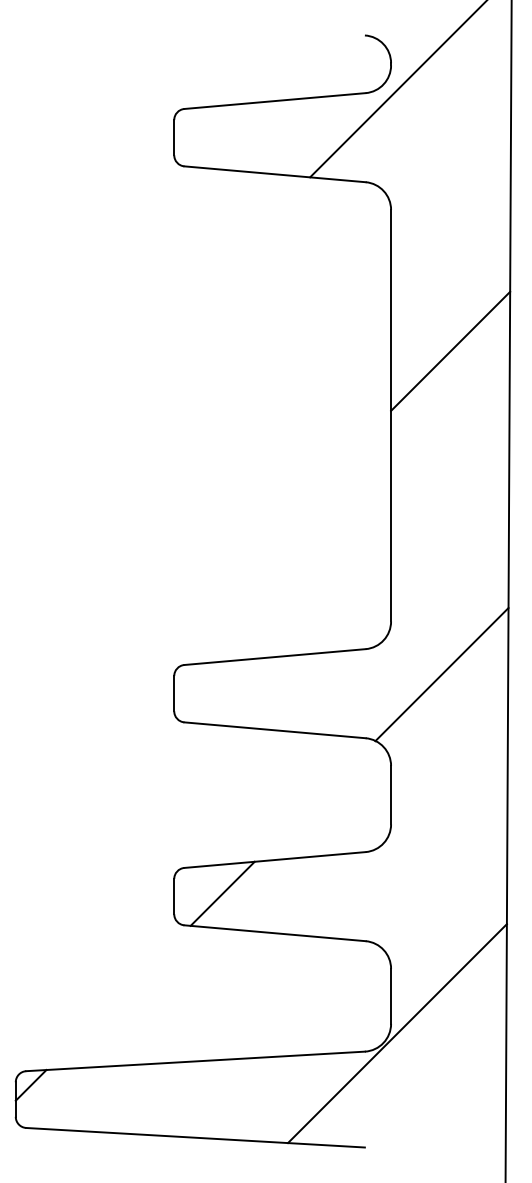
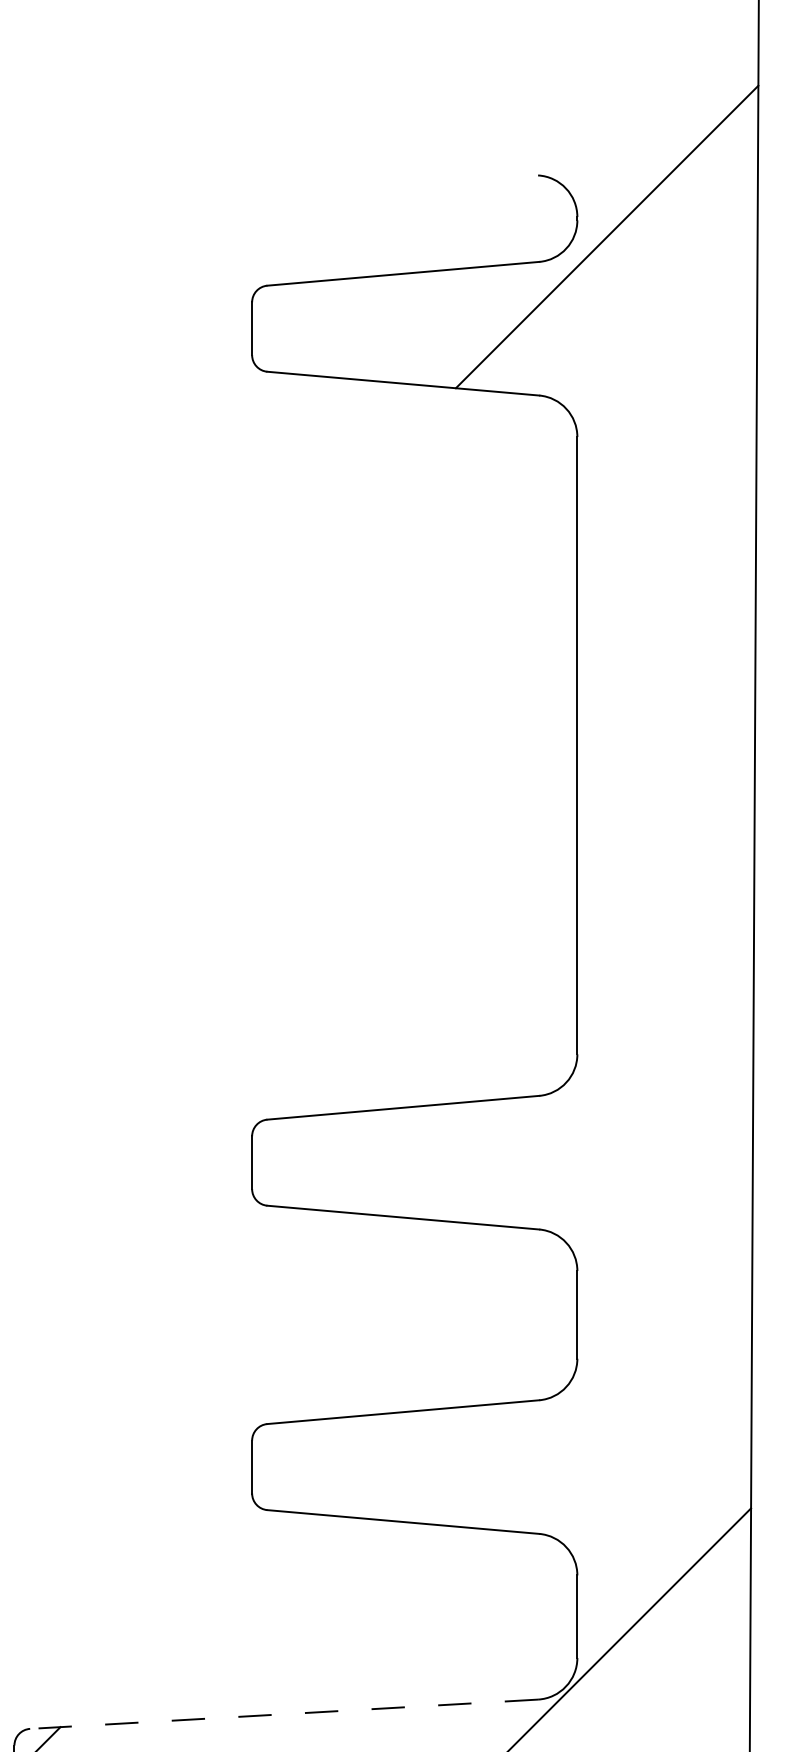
line: (450, 350) -> (666, 647), removed
line: (441, 674) -> (652, 1133), removed
line: (222, 893) -> (324, 1462), removed
line: (195, 1061) -> (283, 1714), solid -> dashed

